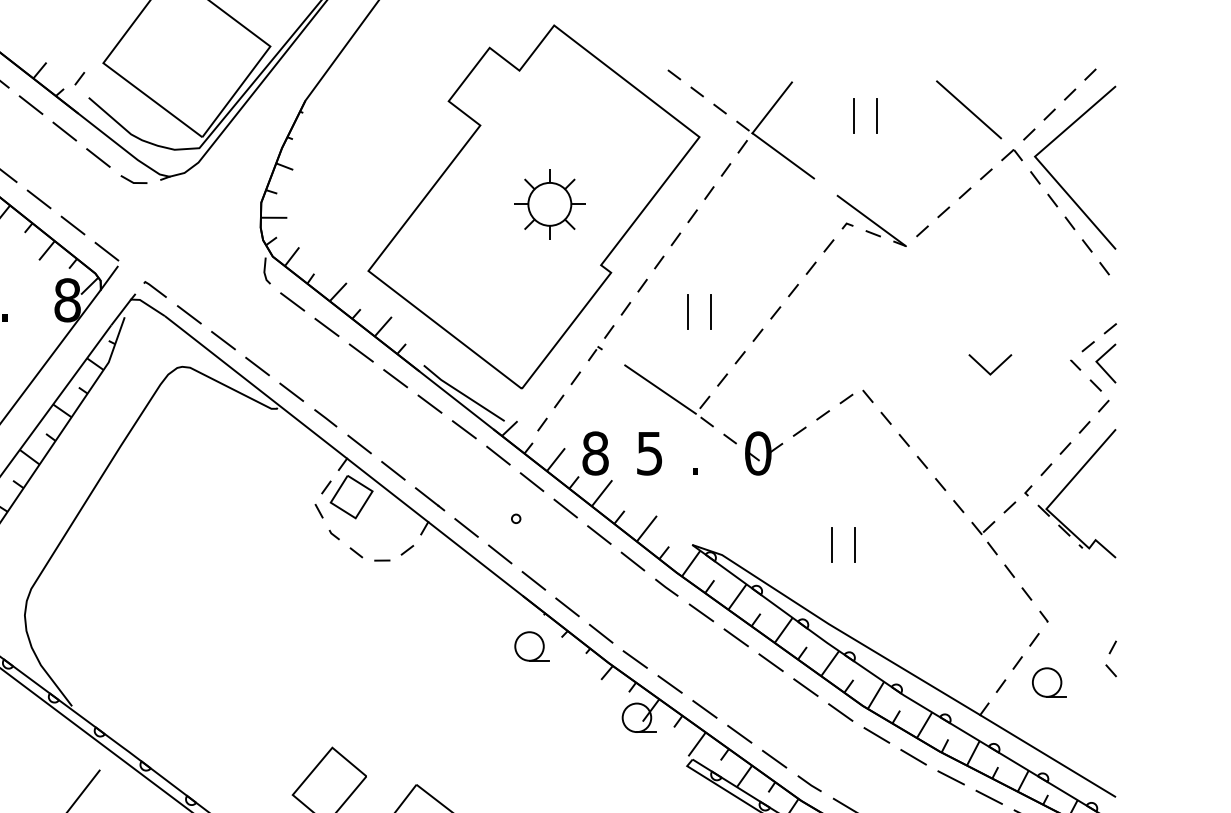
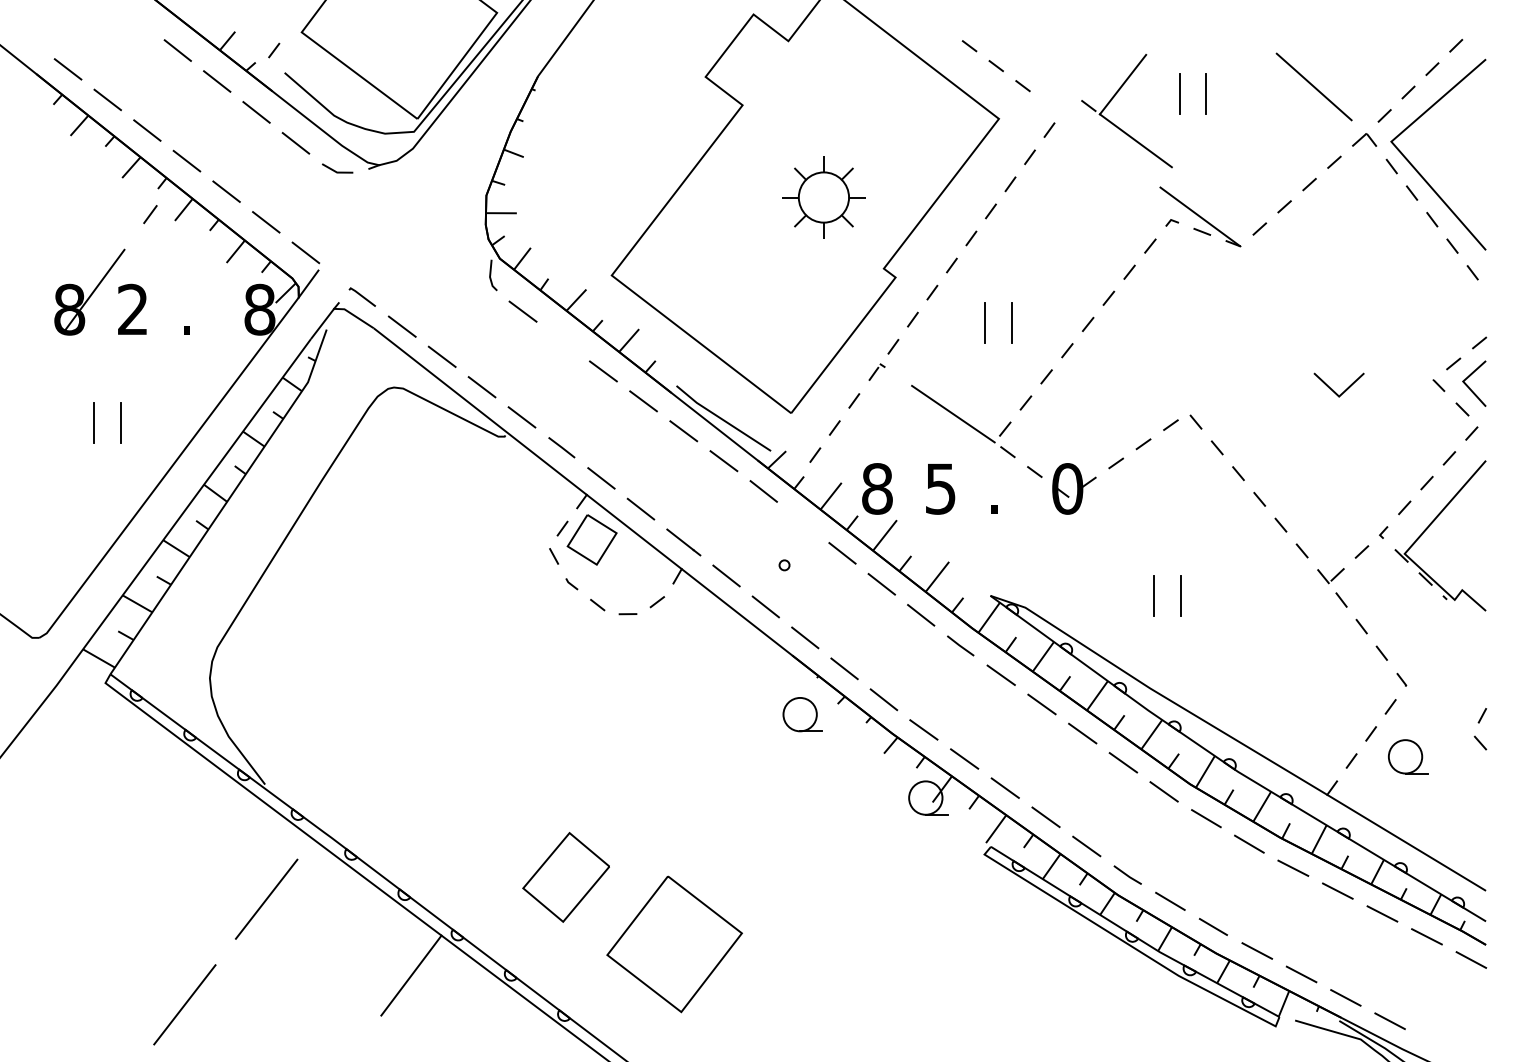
part: (764, 141) -> (1114, 123), moved
line: (326, 327) -> (562, 341), removed
line: (532, 482) -> (803, 522), removed

